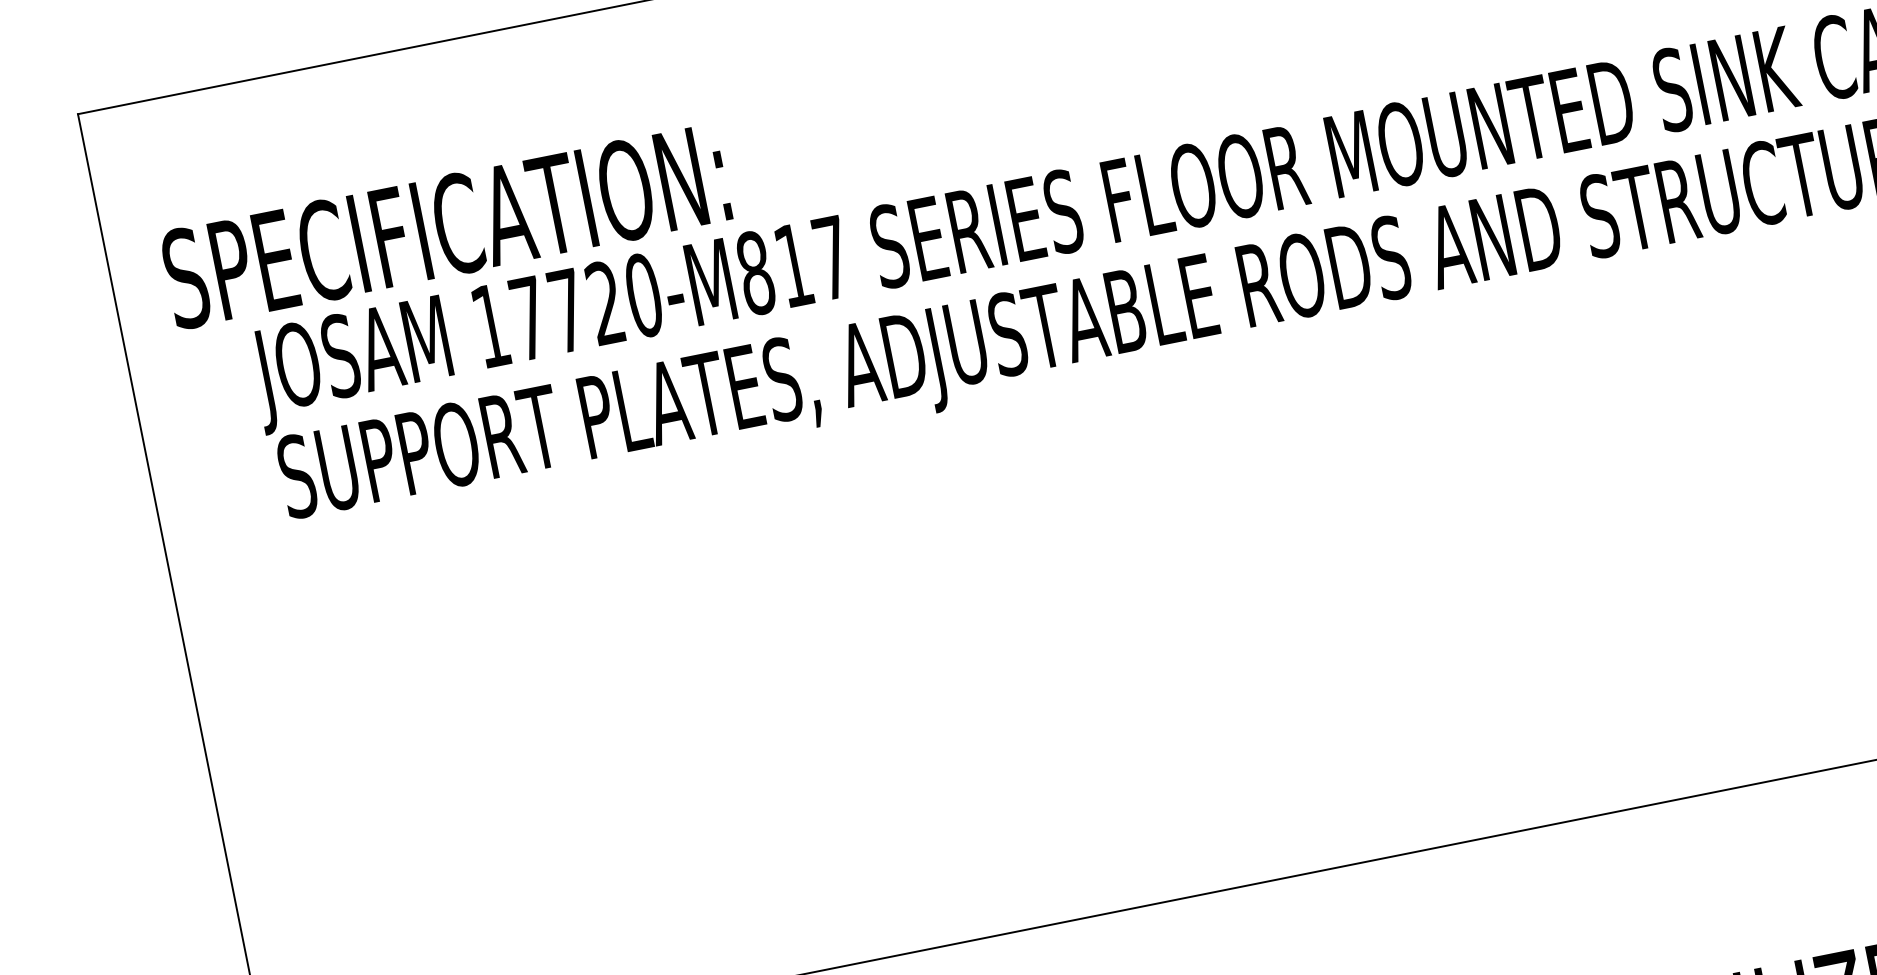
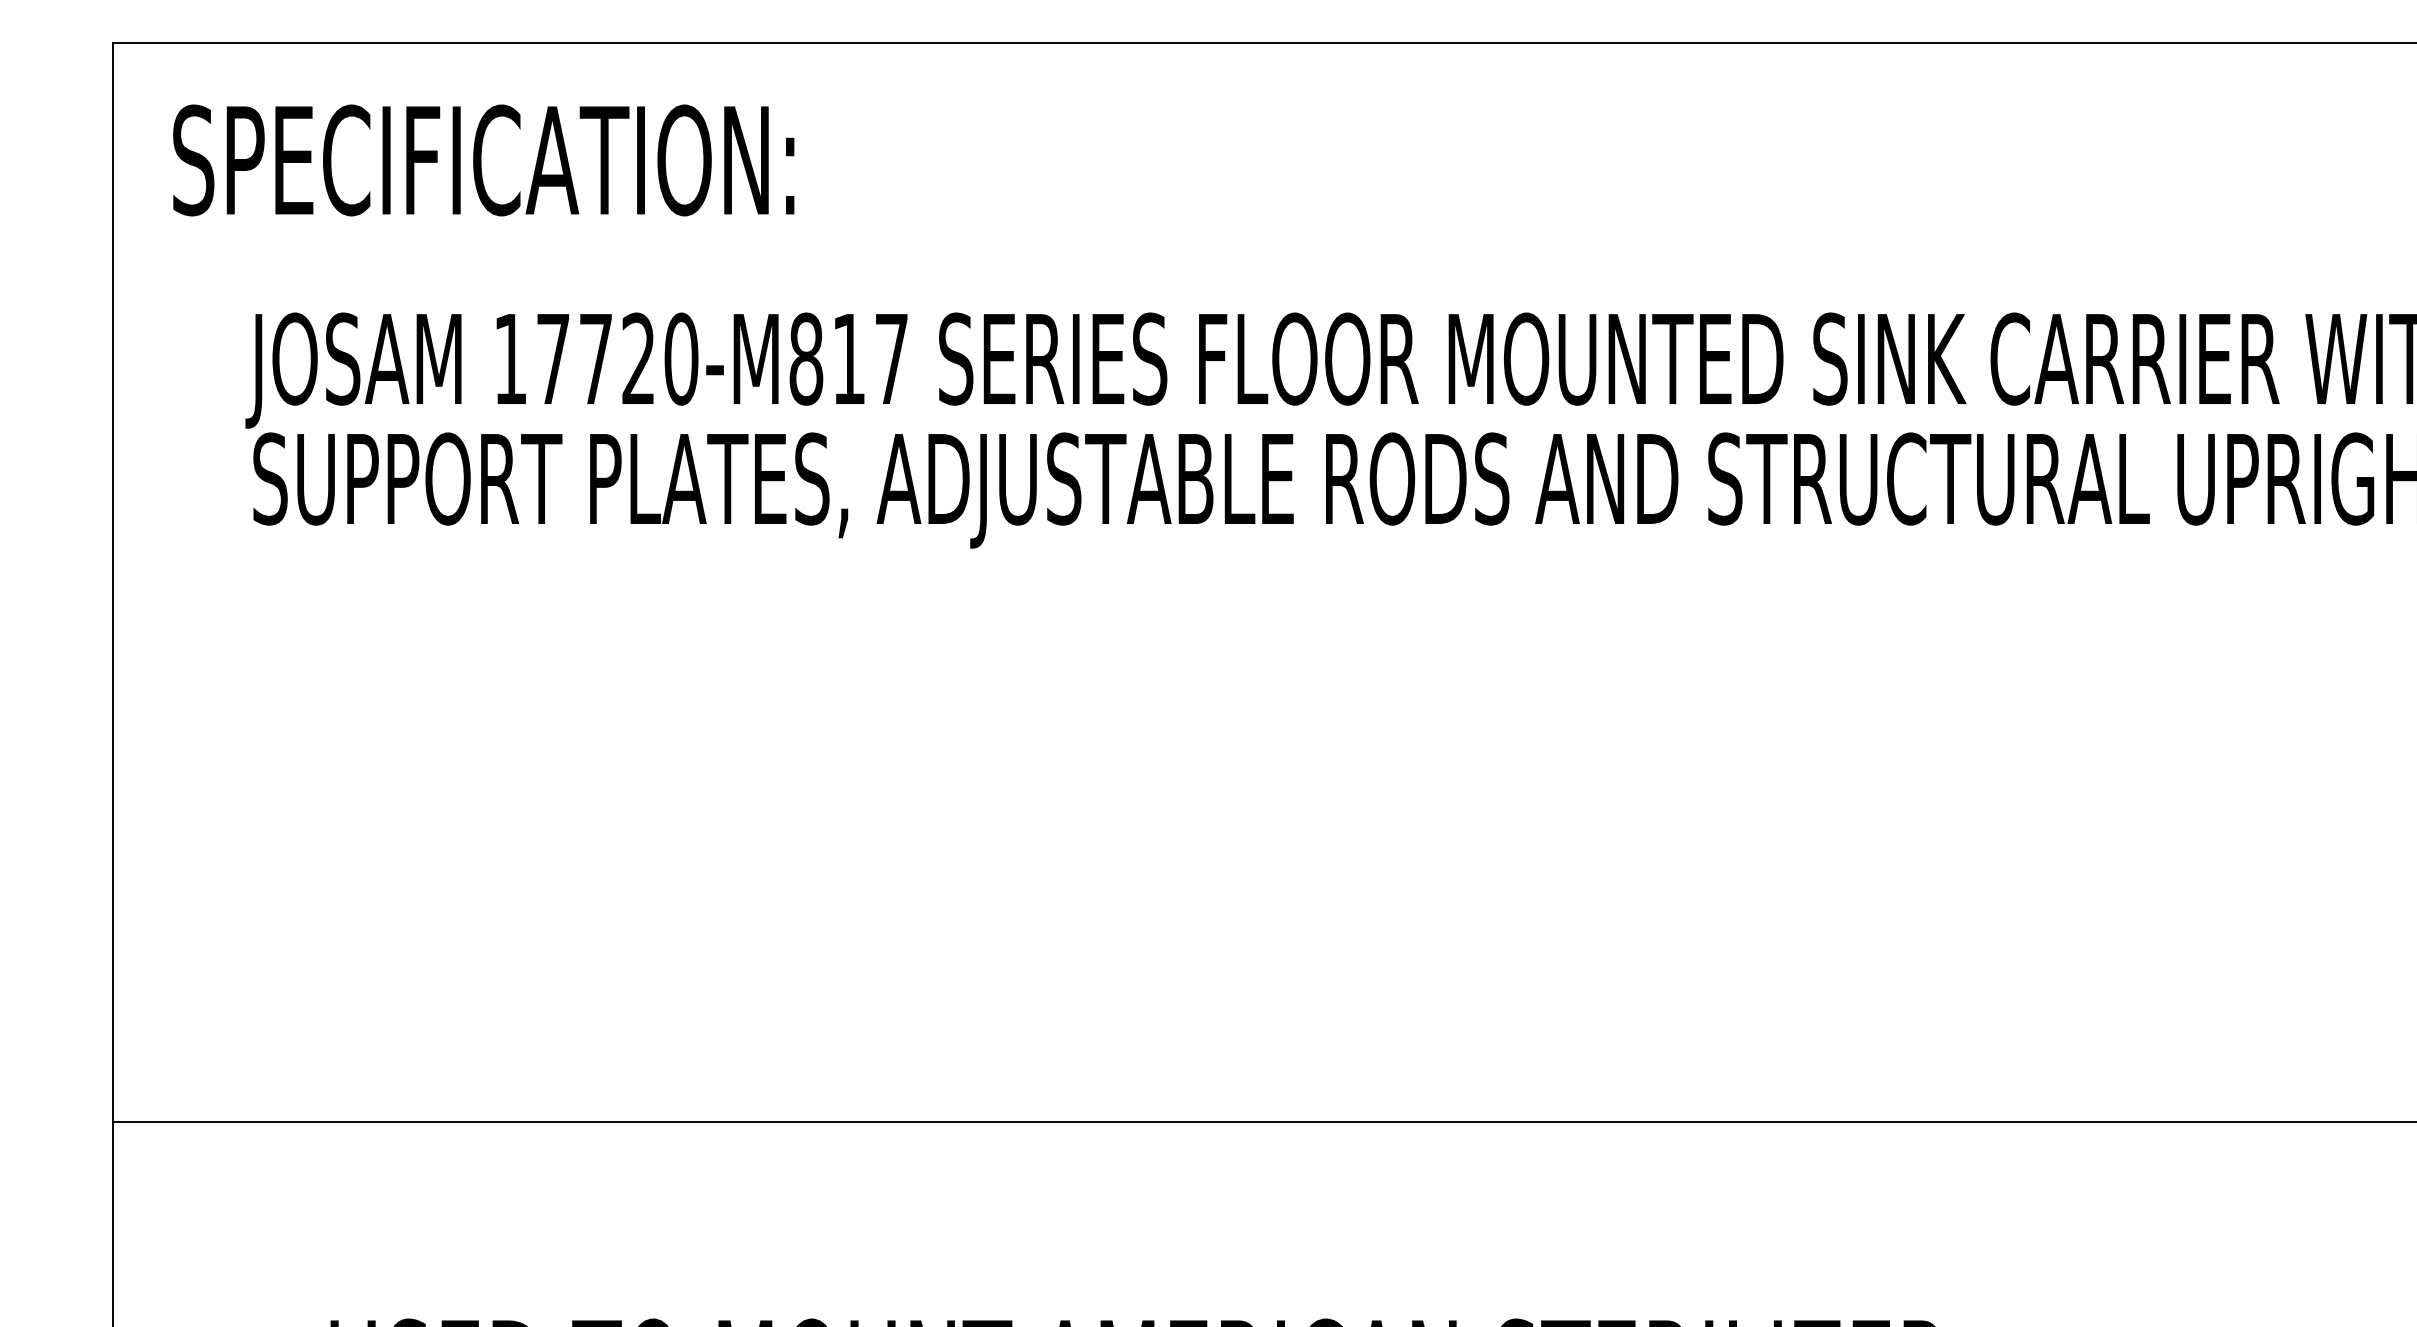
text: (445, 226) -> (483, 160), moved

